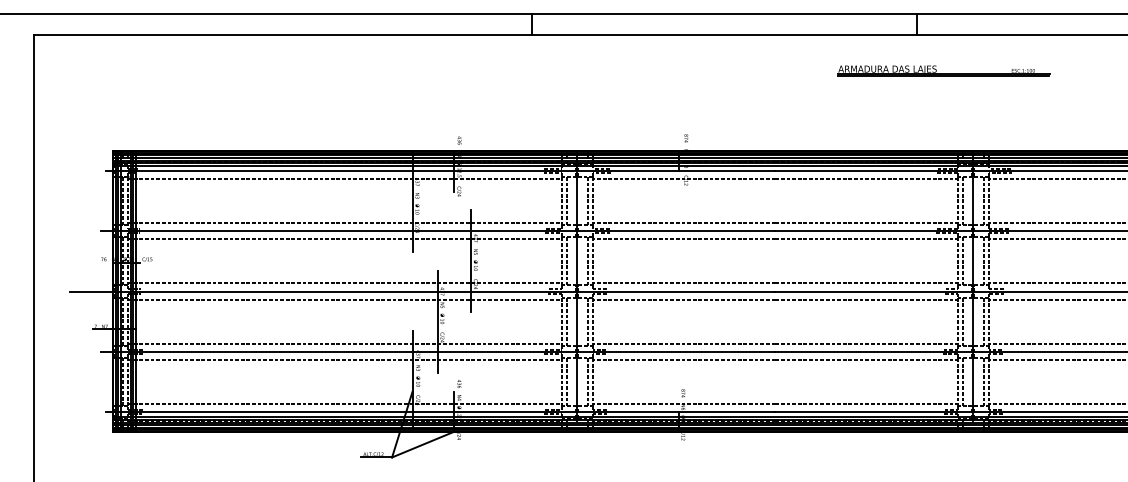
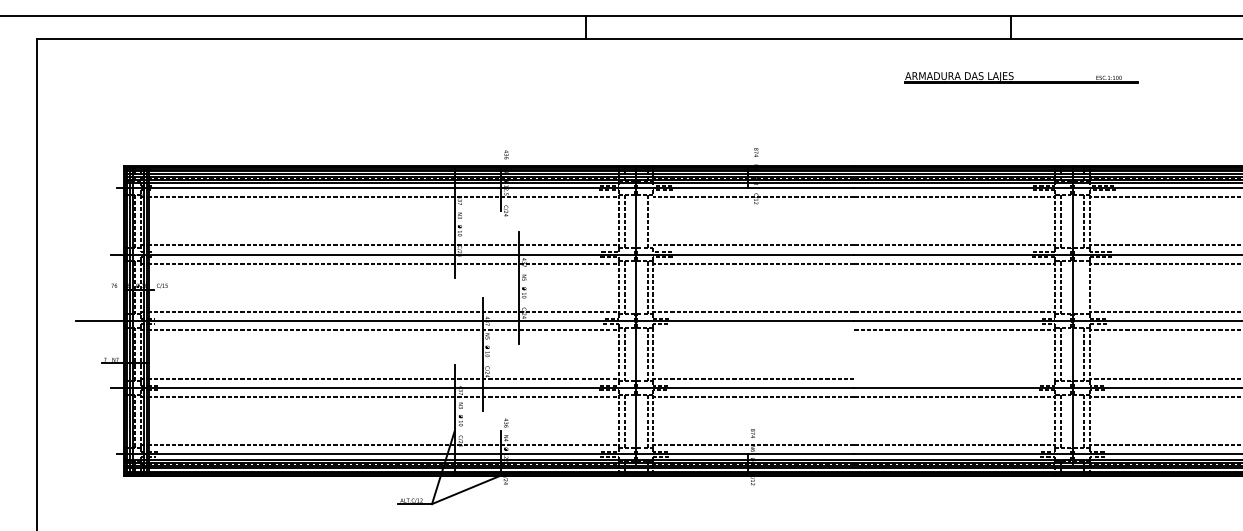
part: (943, 70) -> (1021, 77), moved
line: (592, 200) -> (652, 220), removed
line: (983, 261) -> (1083, 288), removed
line: (683, 299) -> (753, 329), removed
line: (866, 343) -> (954, 378), removed

